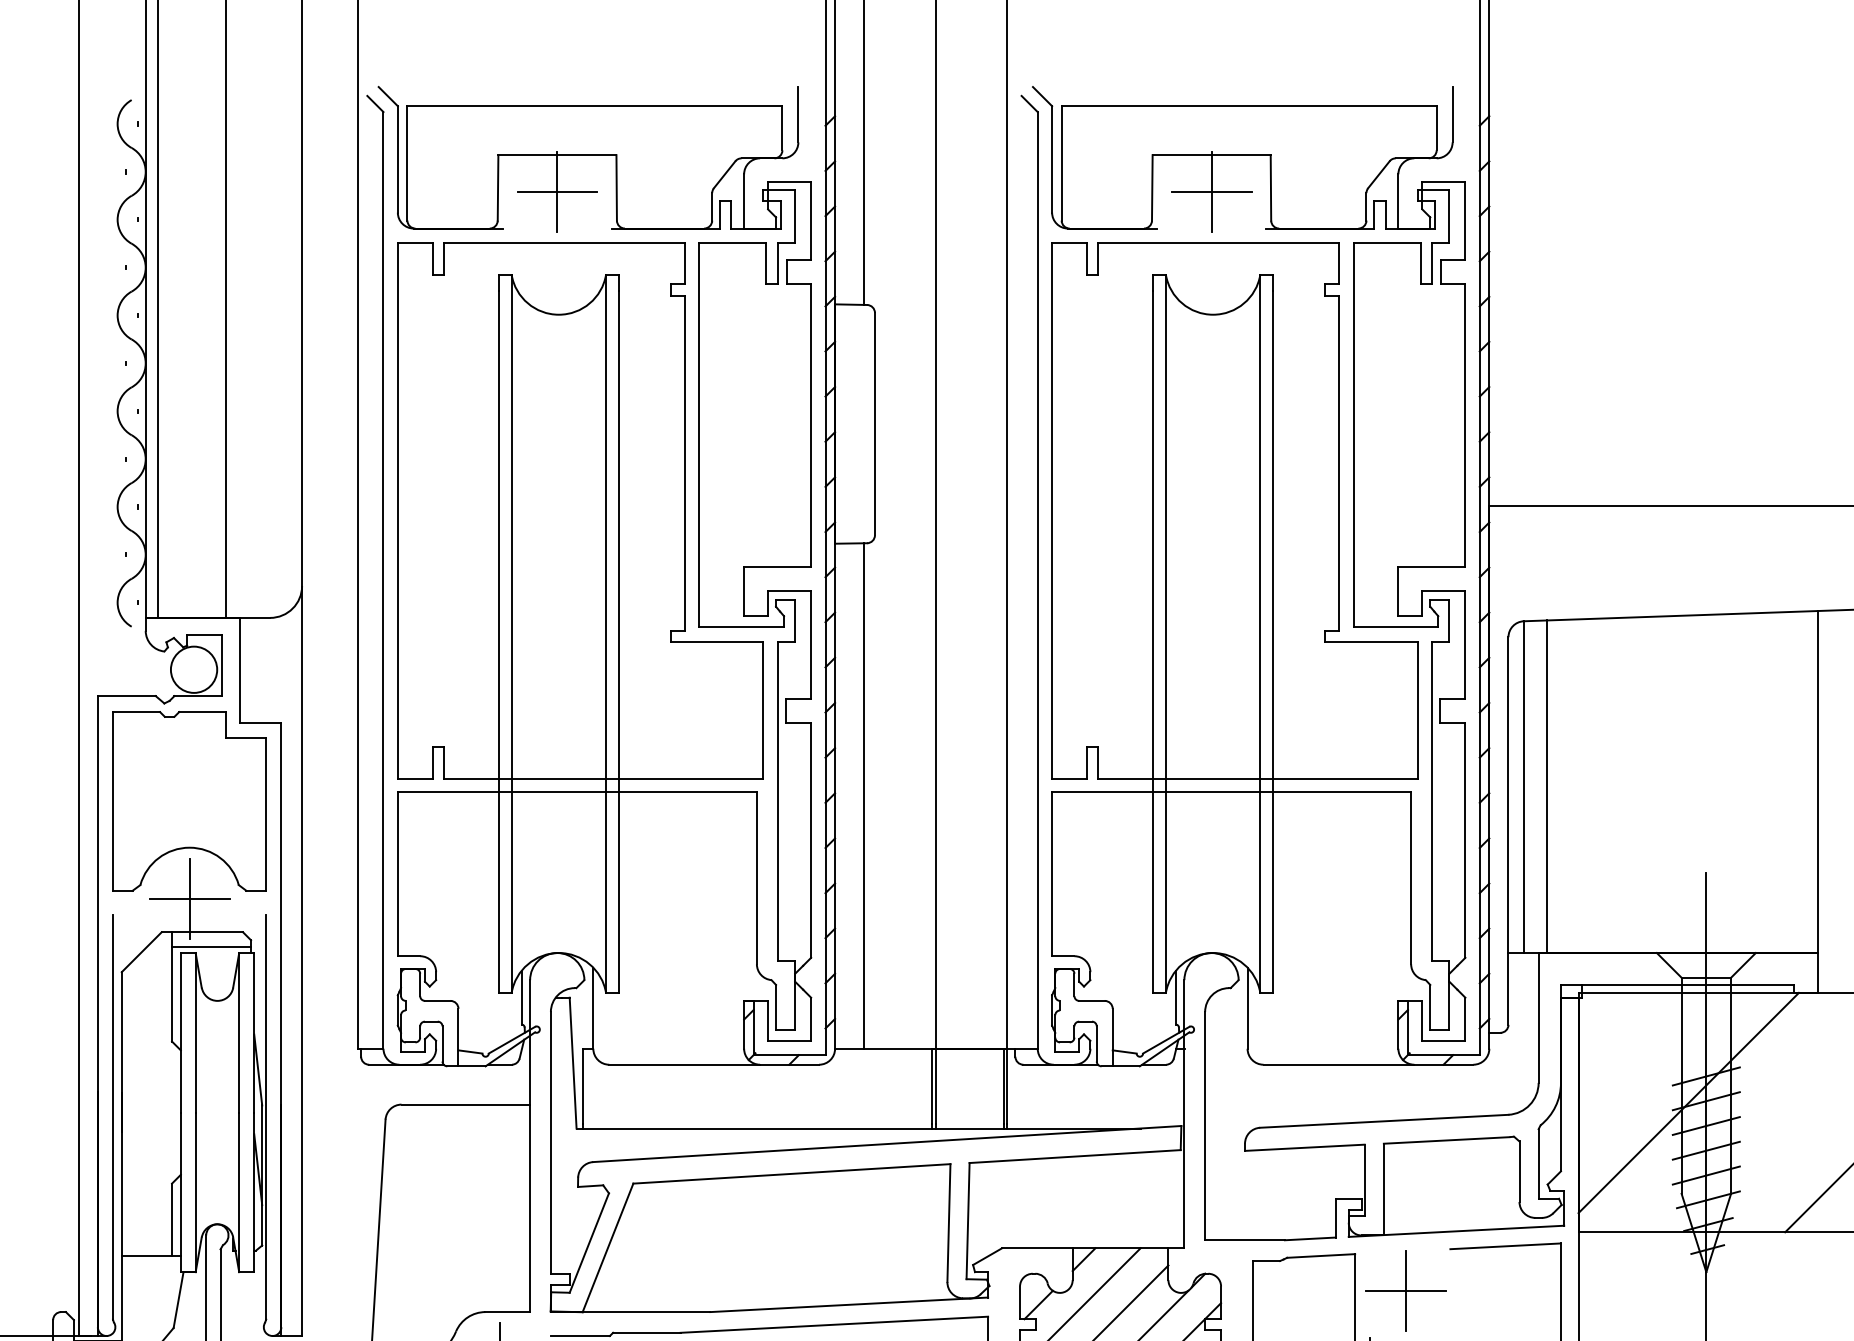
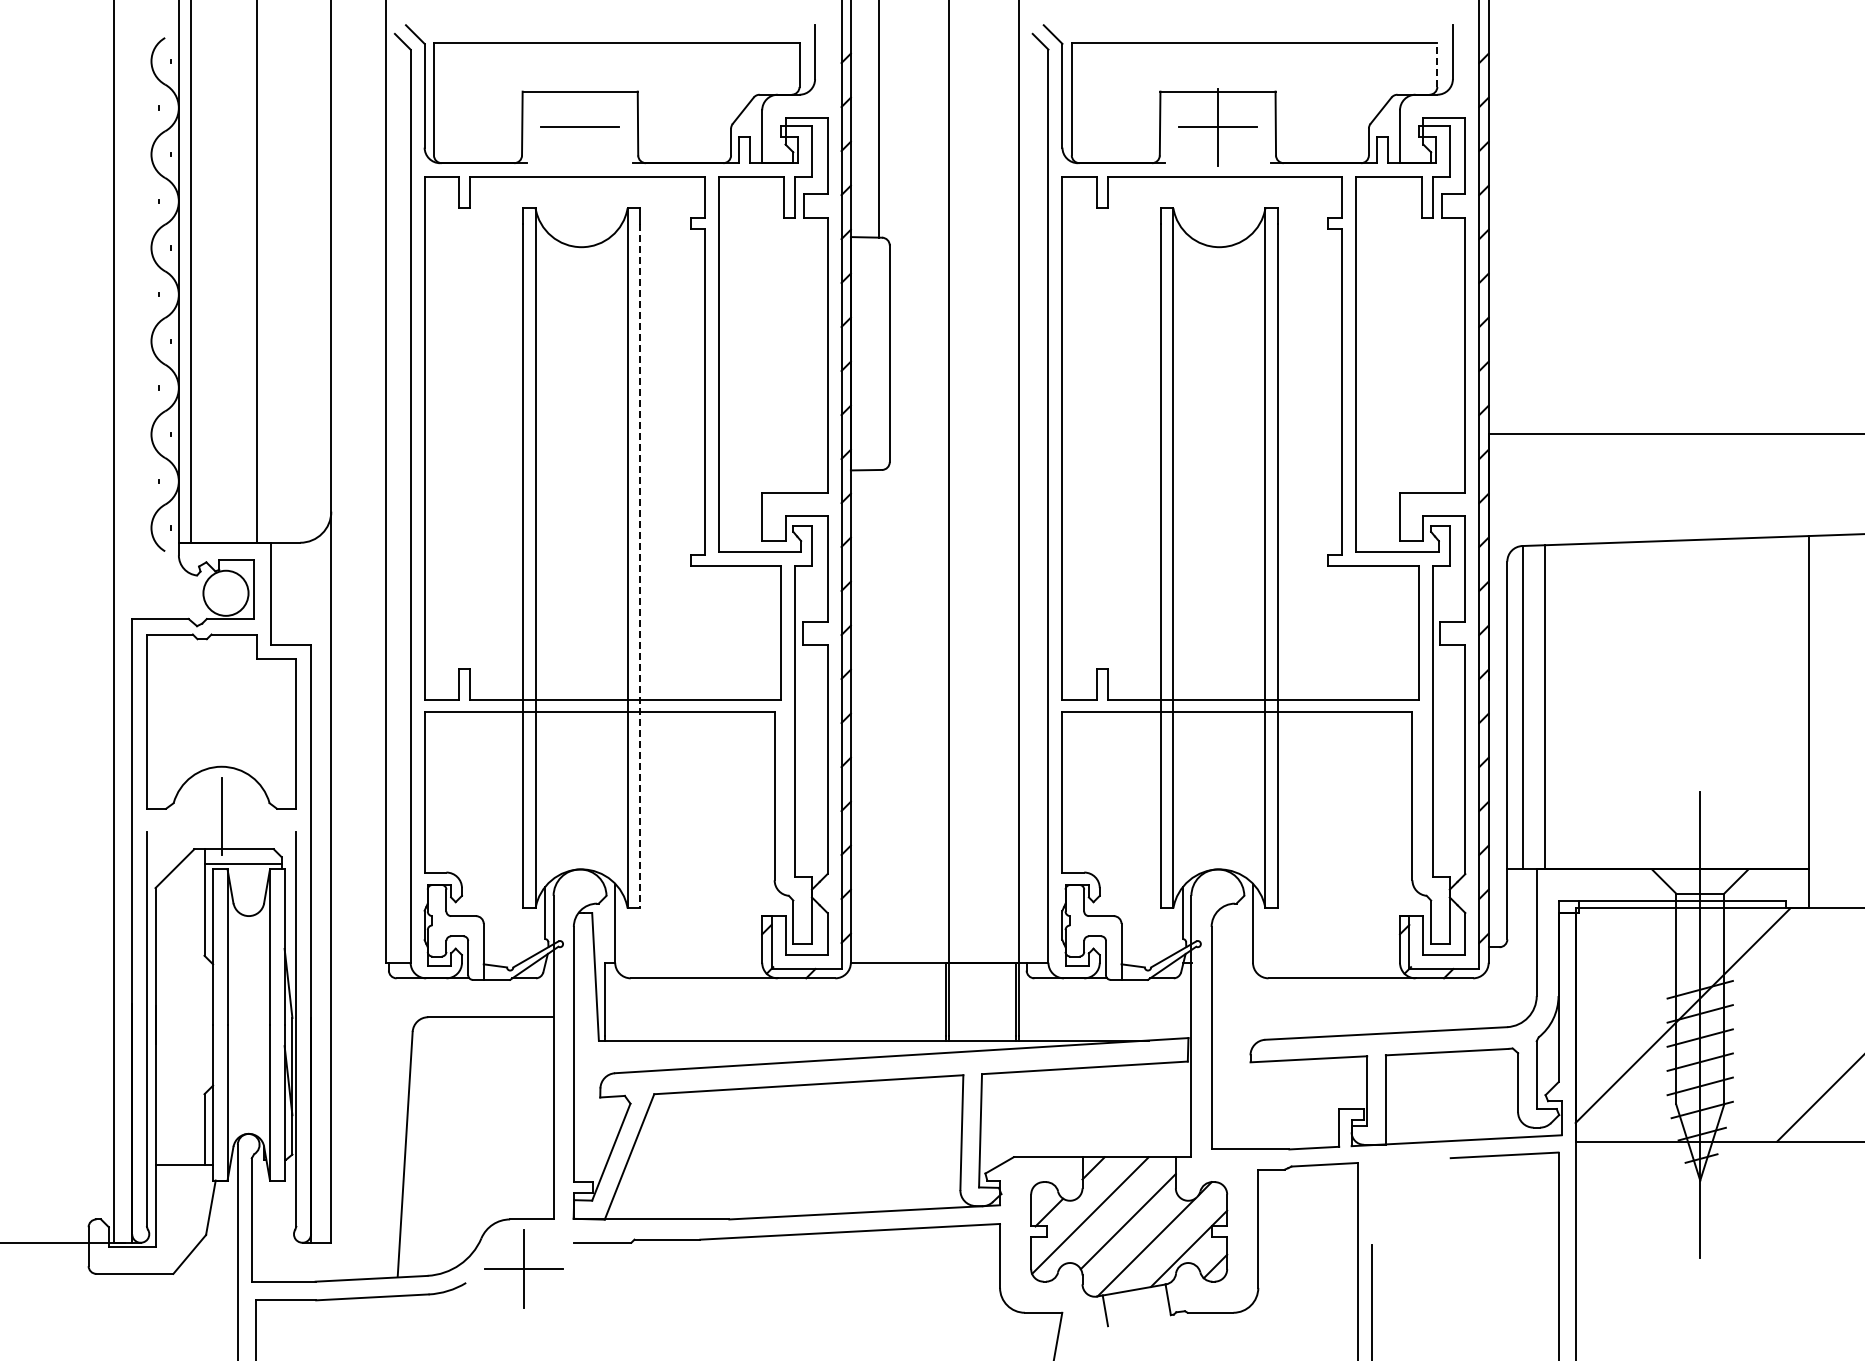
line: (1436, 128) -> (1437, 65), solid -> dashed
line: (557, 191) -> (580, 127), removed
line: (618, 642) -> (639, 566), solid -> dashed
line: (863, 795) -> (878, 715), removed
line: (189, 898) -> (221, 816), removed
part: (1406, 1290) -> (1407, 1198), removed

